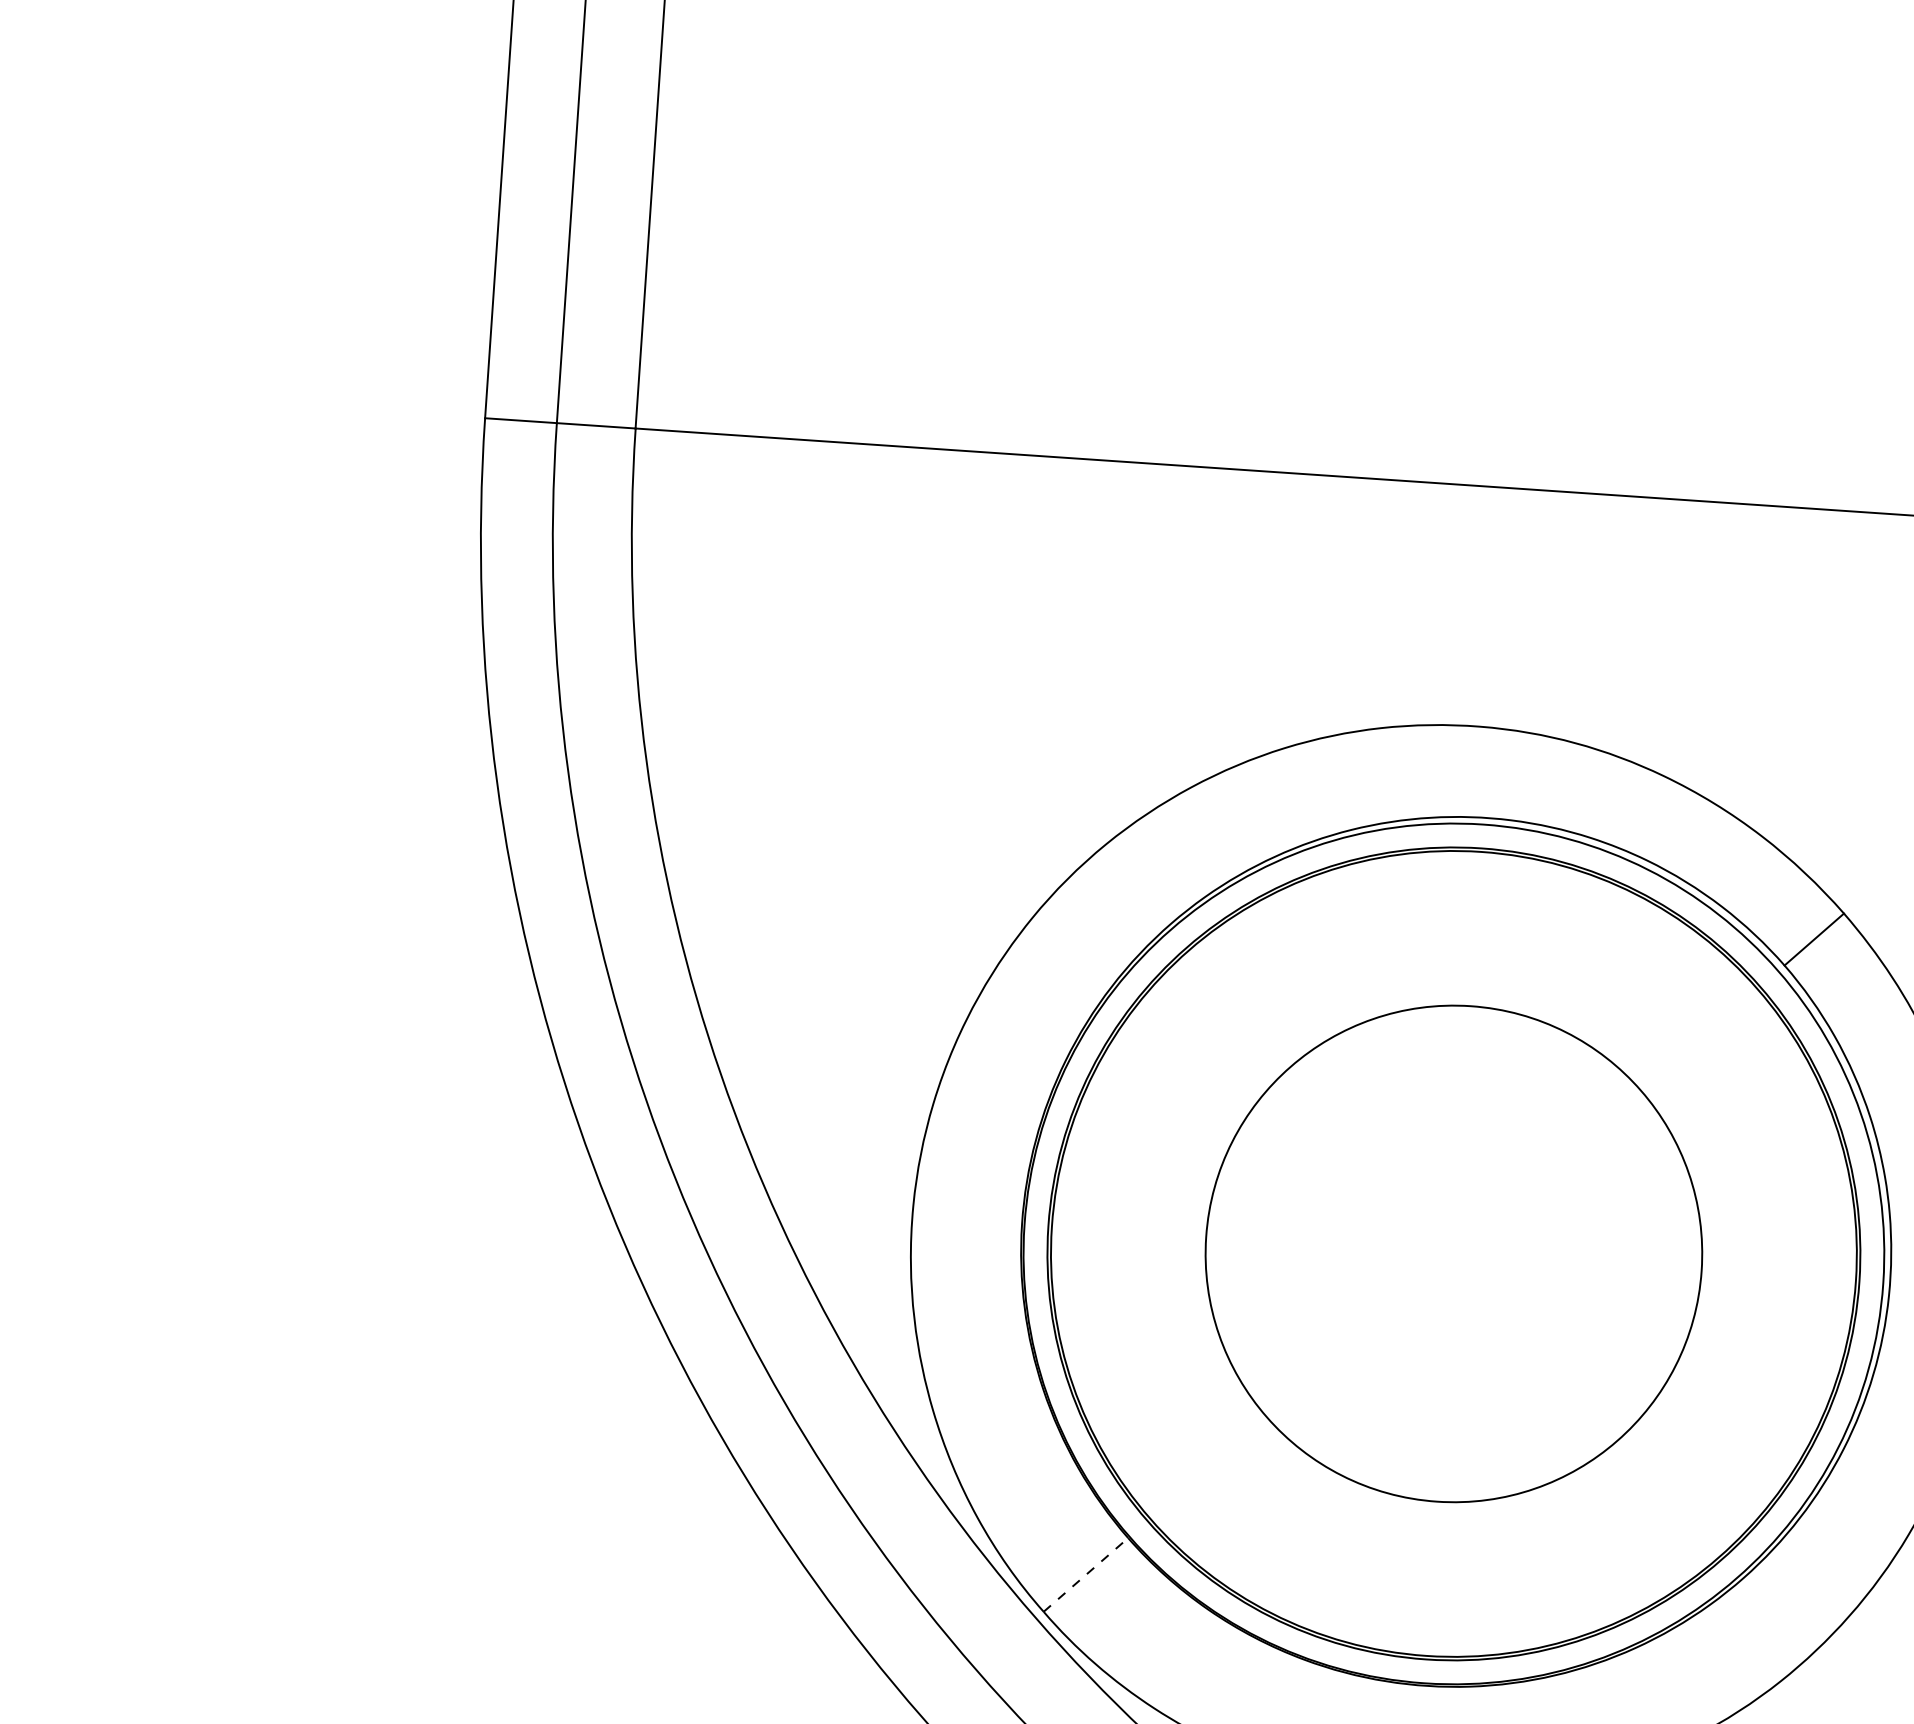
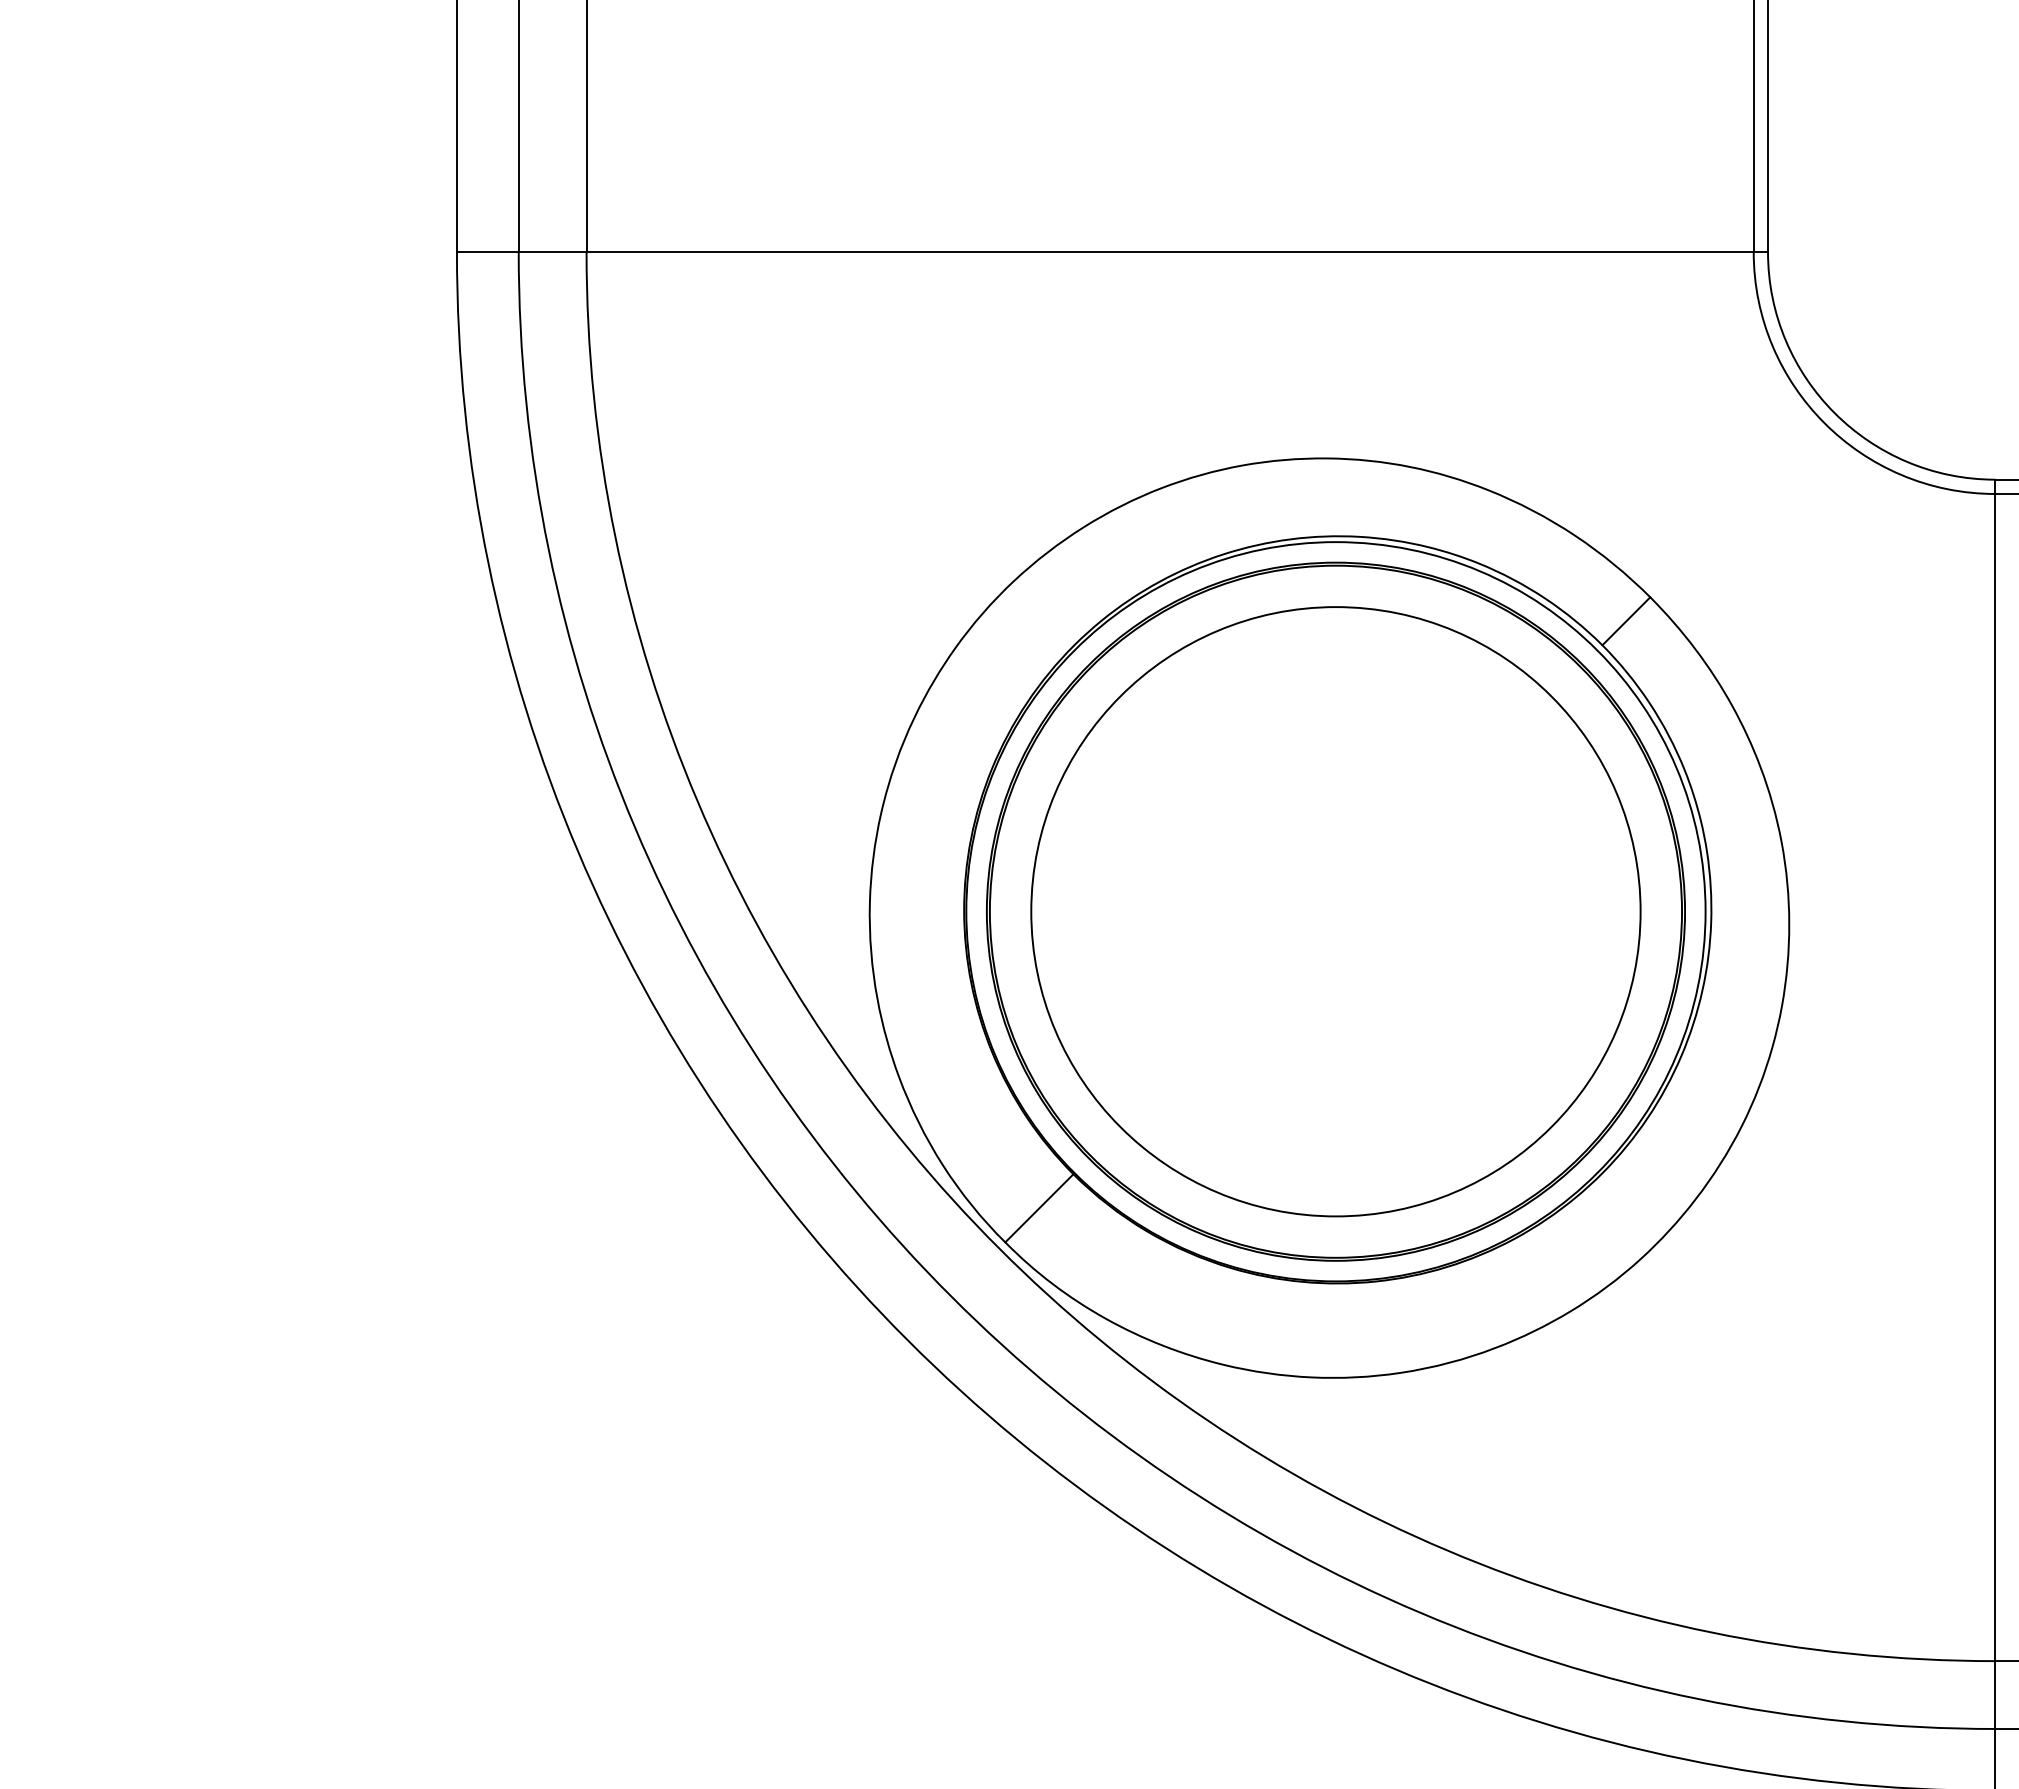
circle: (1453, 1253) -> (1335, 911), size x1.43
line: (1086, 1573) -> (1039, 1207), dashed -> solid

